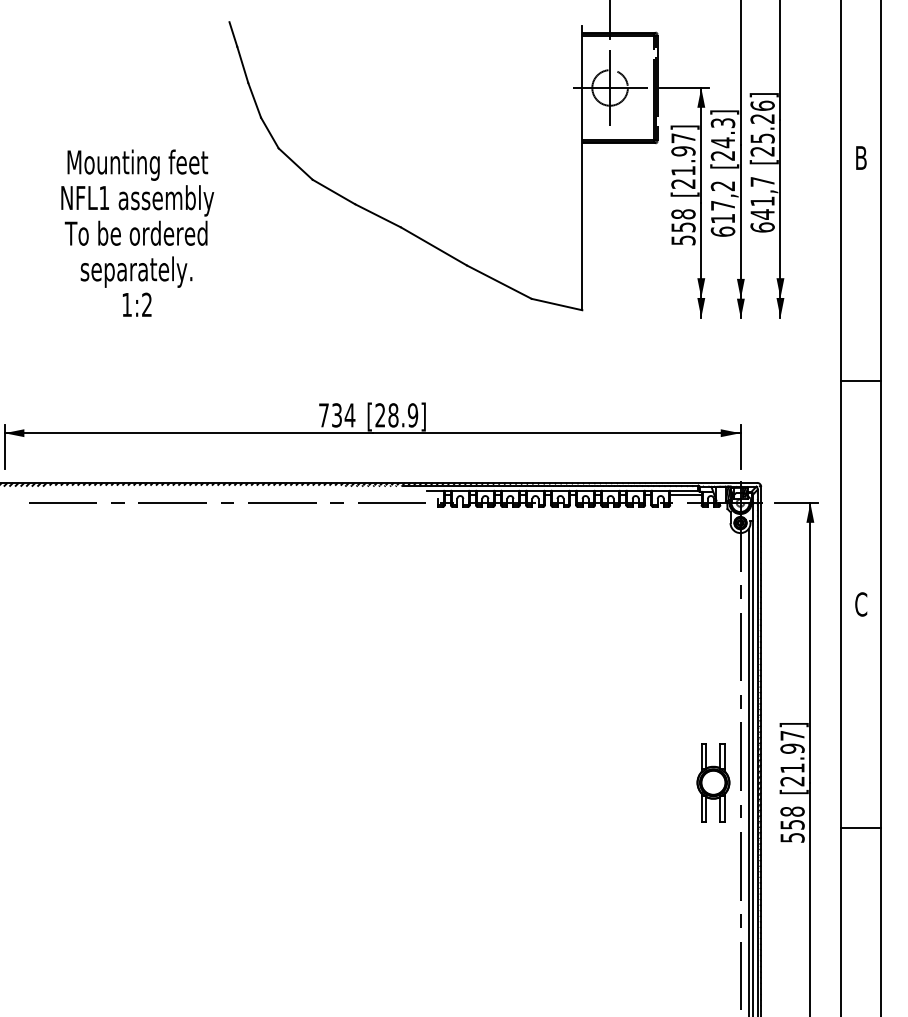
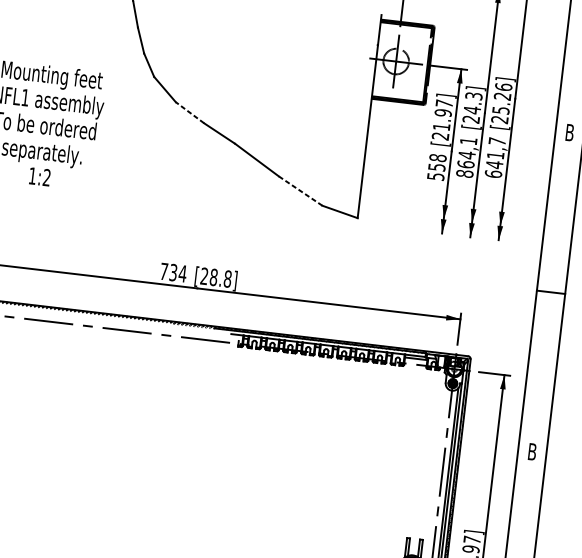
line: (333, 192) -> (189, 113), solid -> dashed
text: (722, 208) -> (466, 157), 617,2 -> 864,1
line: (498, 281) -> (300, 190), solid -> dashed
text: (412, 415) -> (227, 279), [28.9] -> [28.8]
text: (861, 604) -> (532, 451), C -> B

